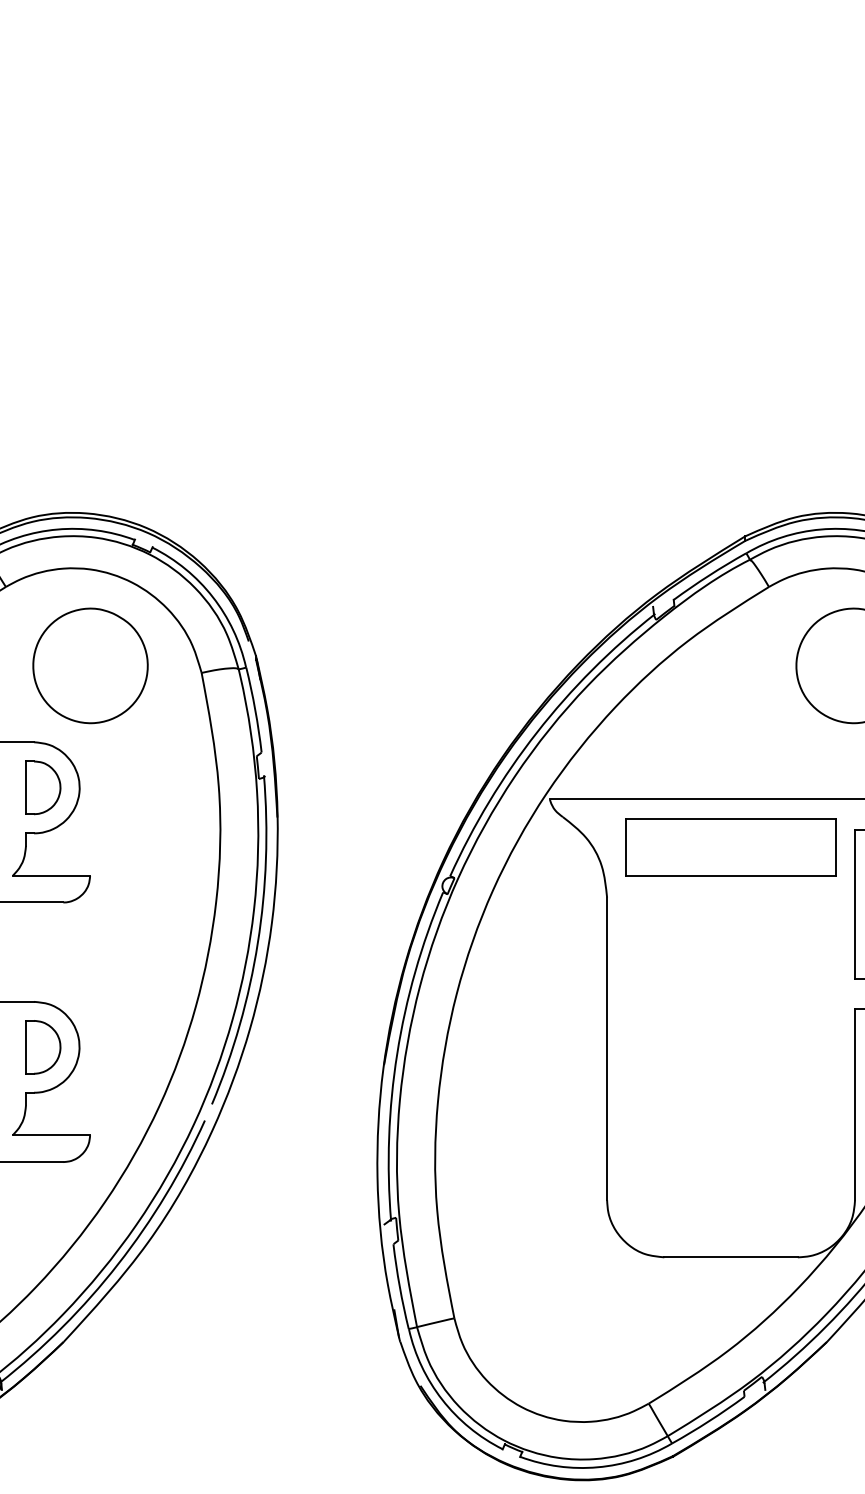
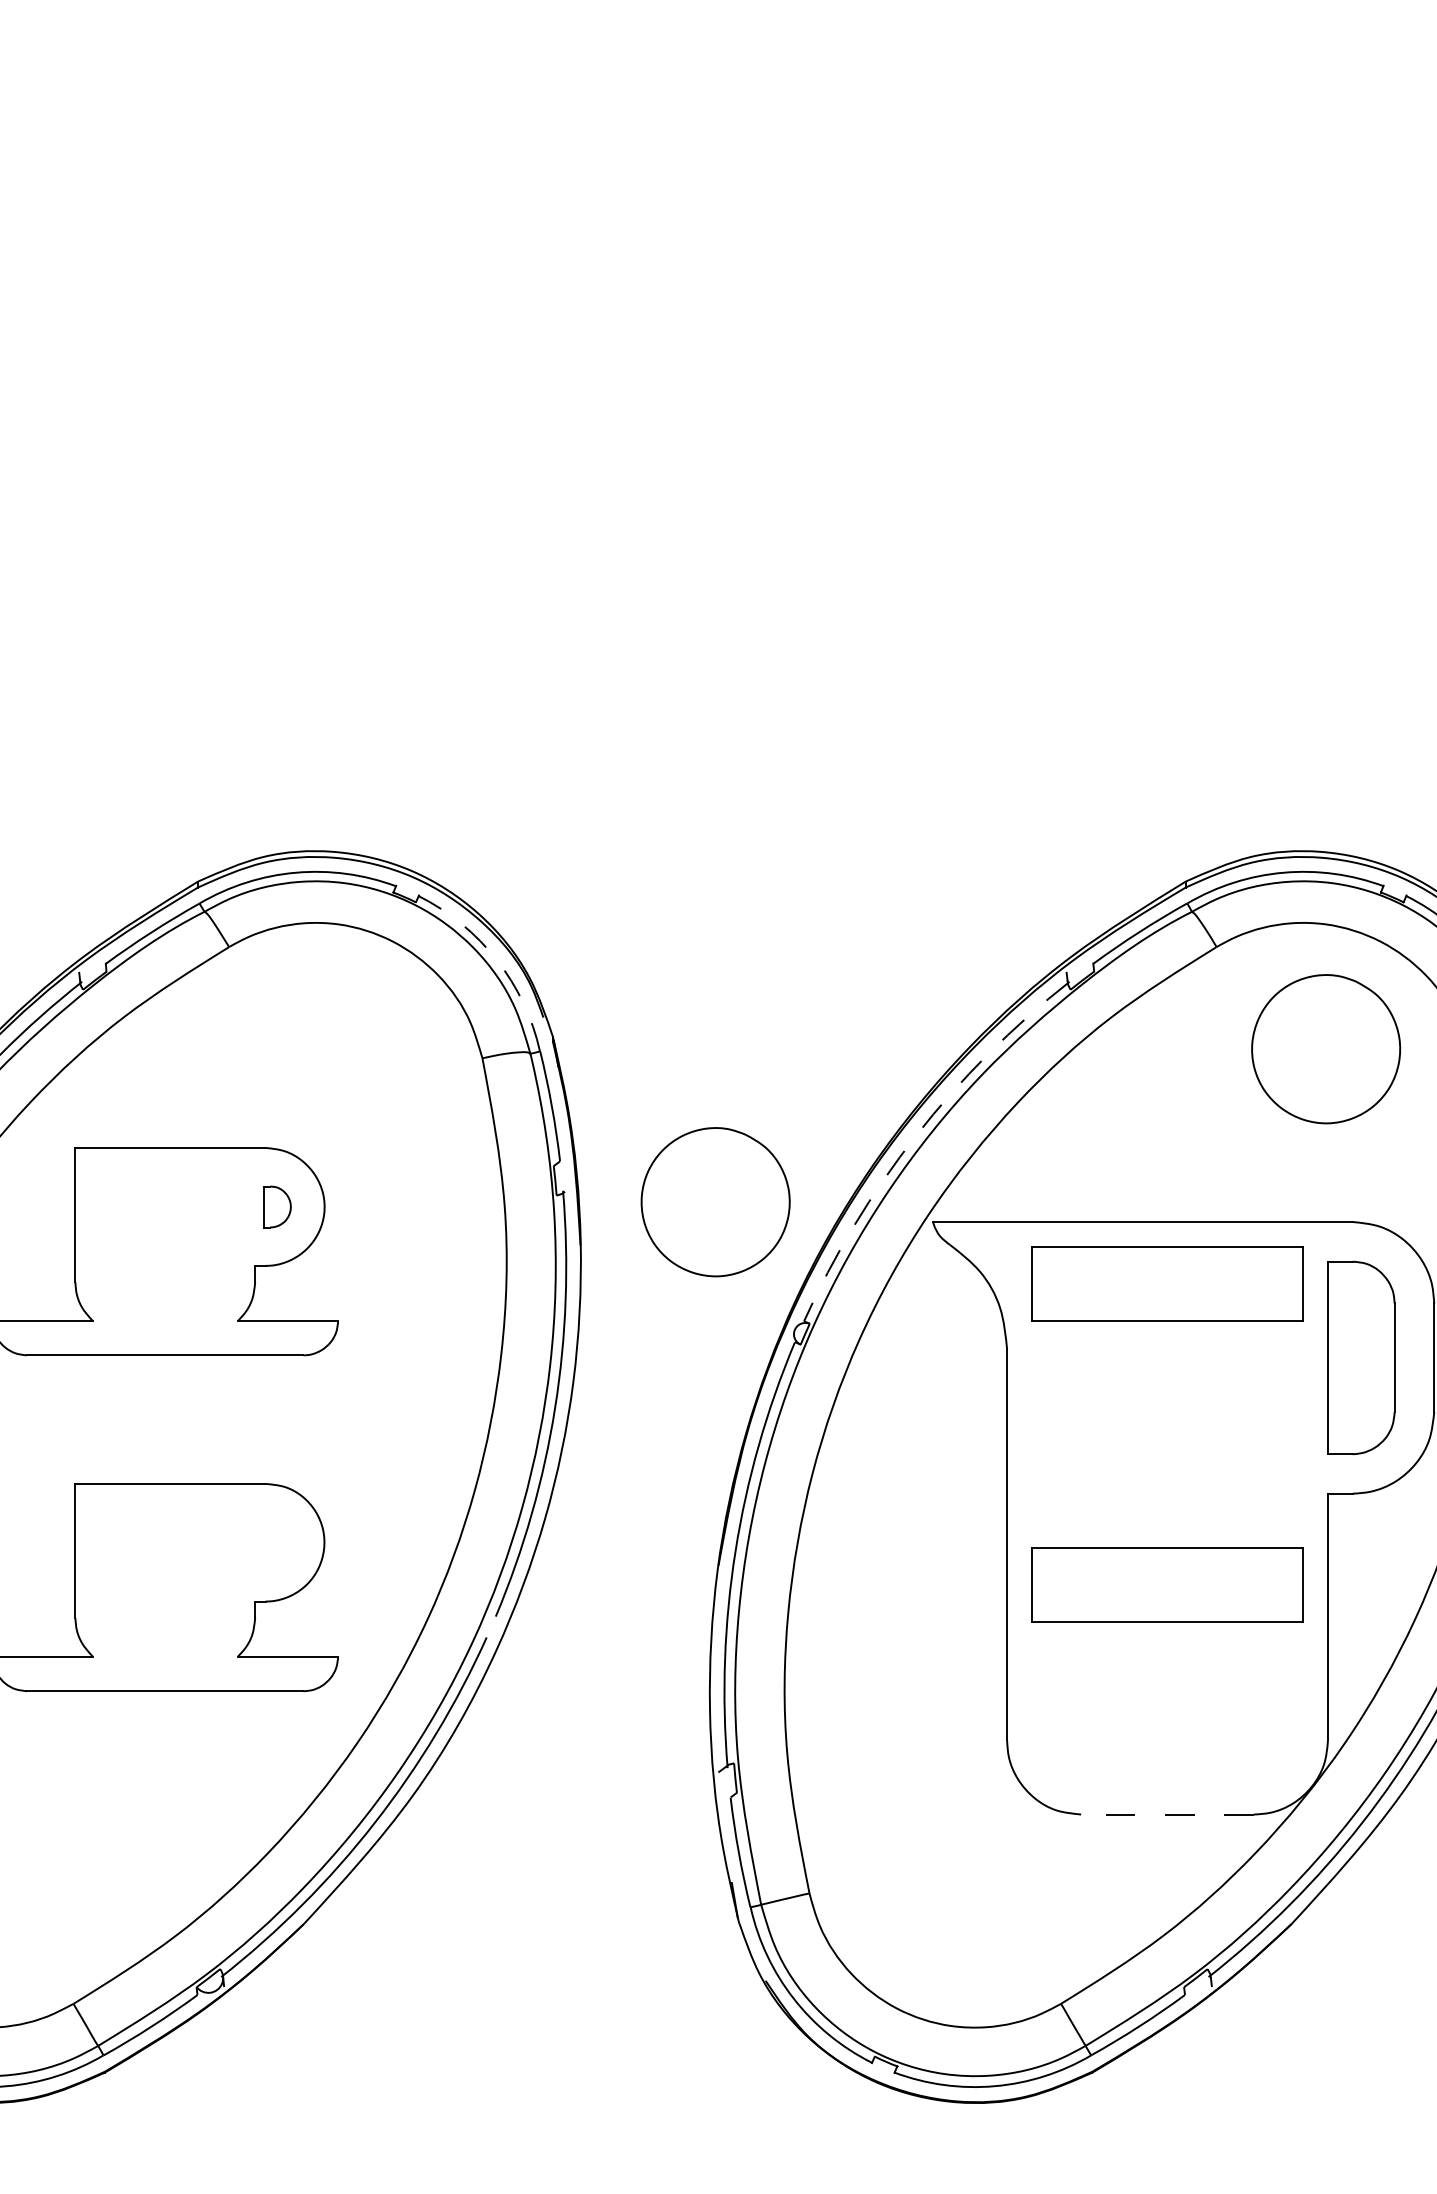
arc: (212, 597) -> (496, 960), solid -> dashed
part: (90, 666) -> (715, 1202), moved
arc: (537, 732) -> (916, 1135), solid -> dashed
part: (43, 787) -> (277, 1206), size x0.6
part: (43, 1047) -> (277, 1542), removed
part: (731, 1079) -> (1167, 1584), added
line: (731, 1257) -> (1167, 1814), solid -> dashed

